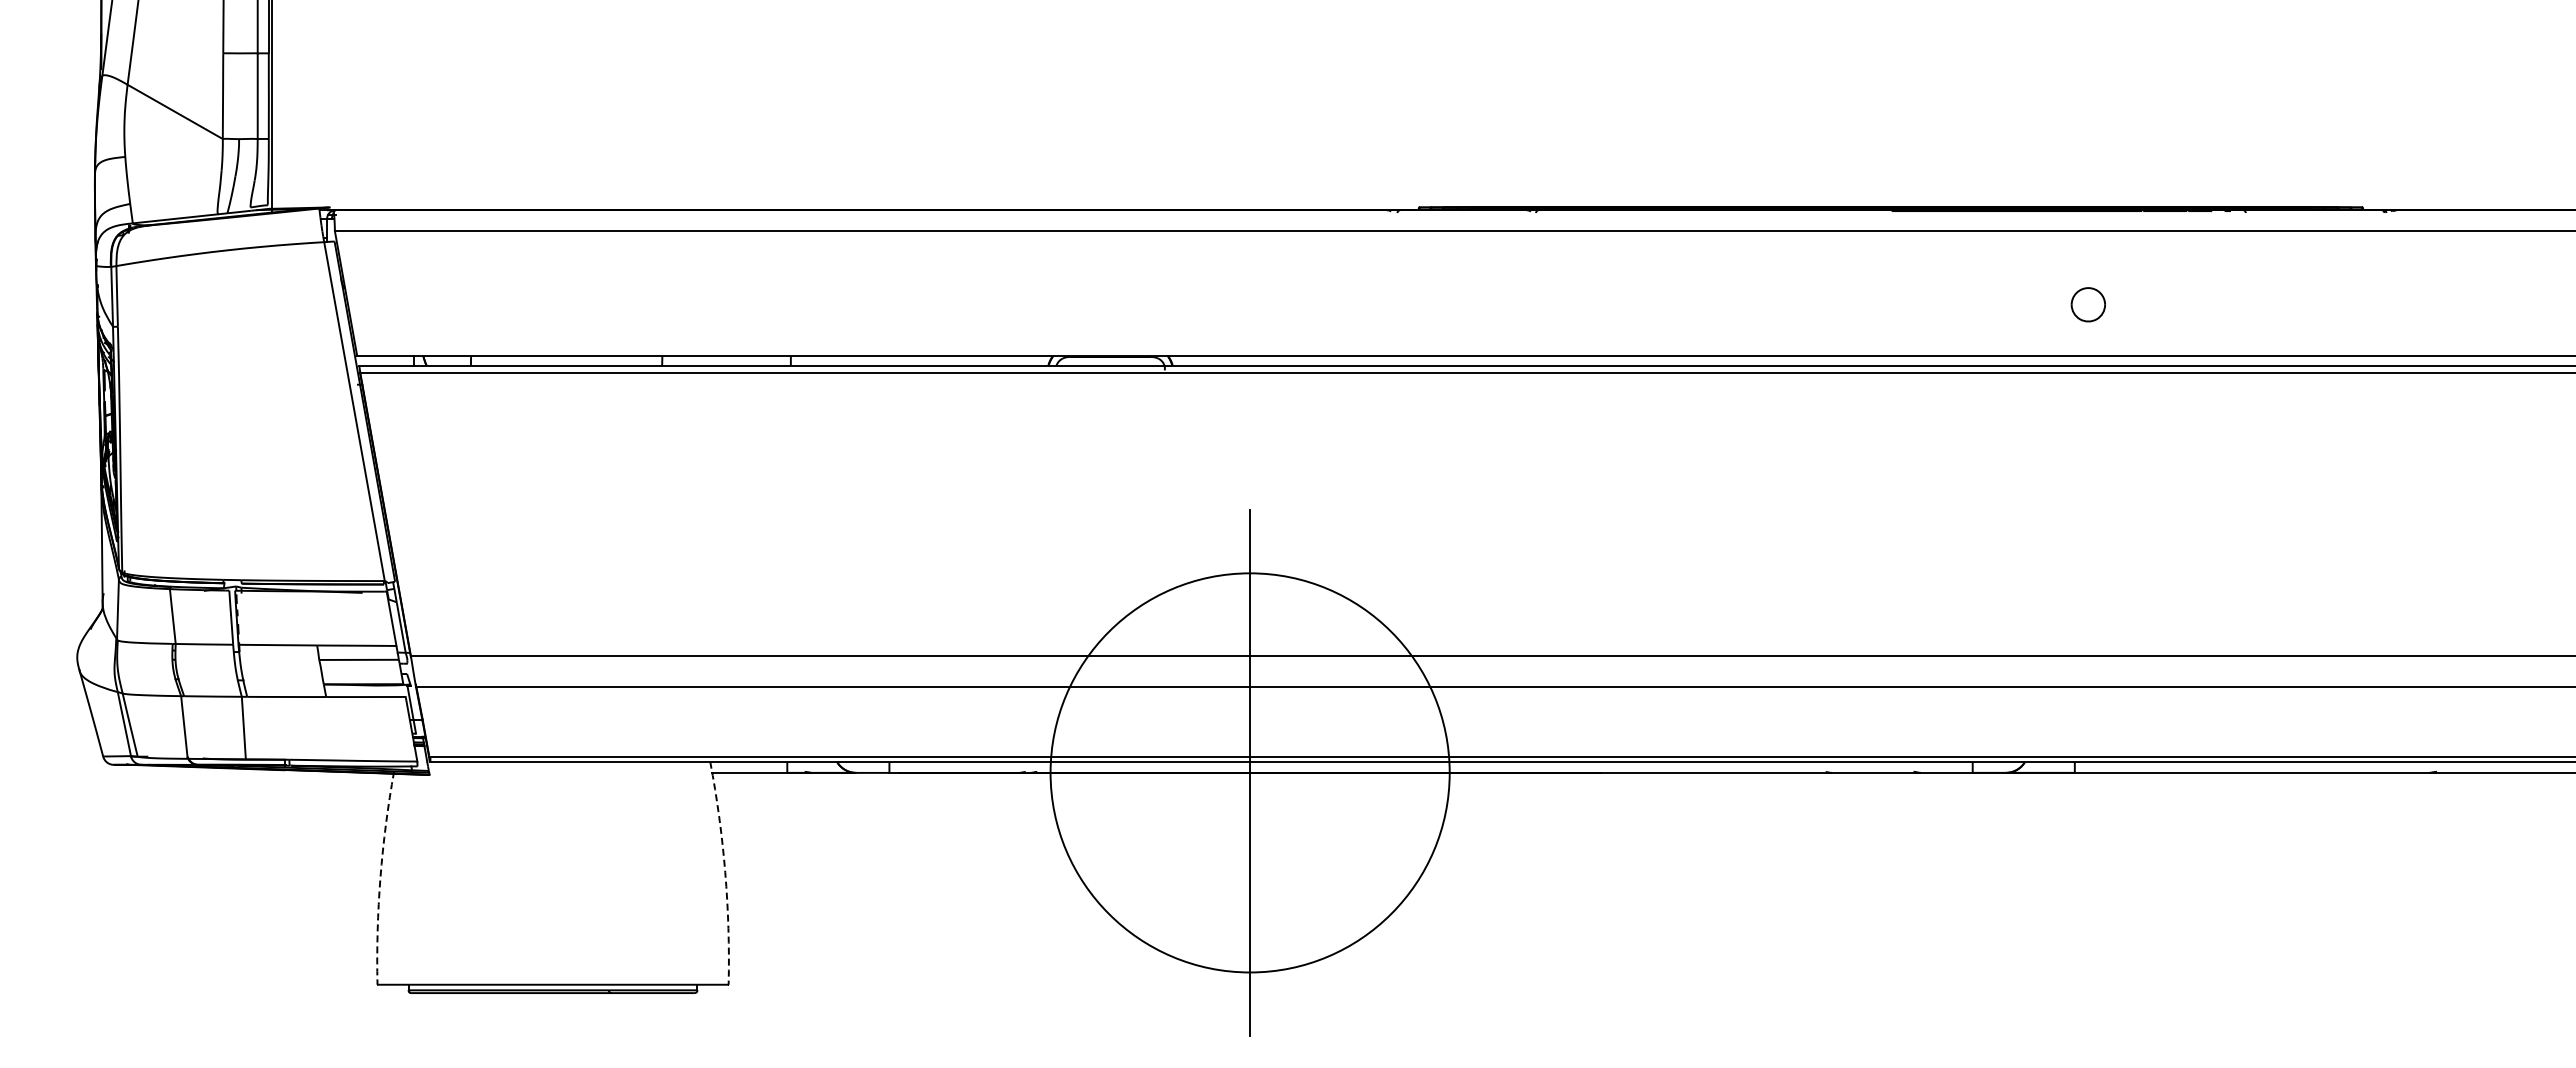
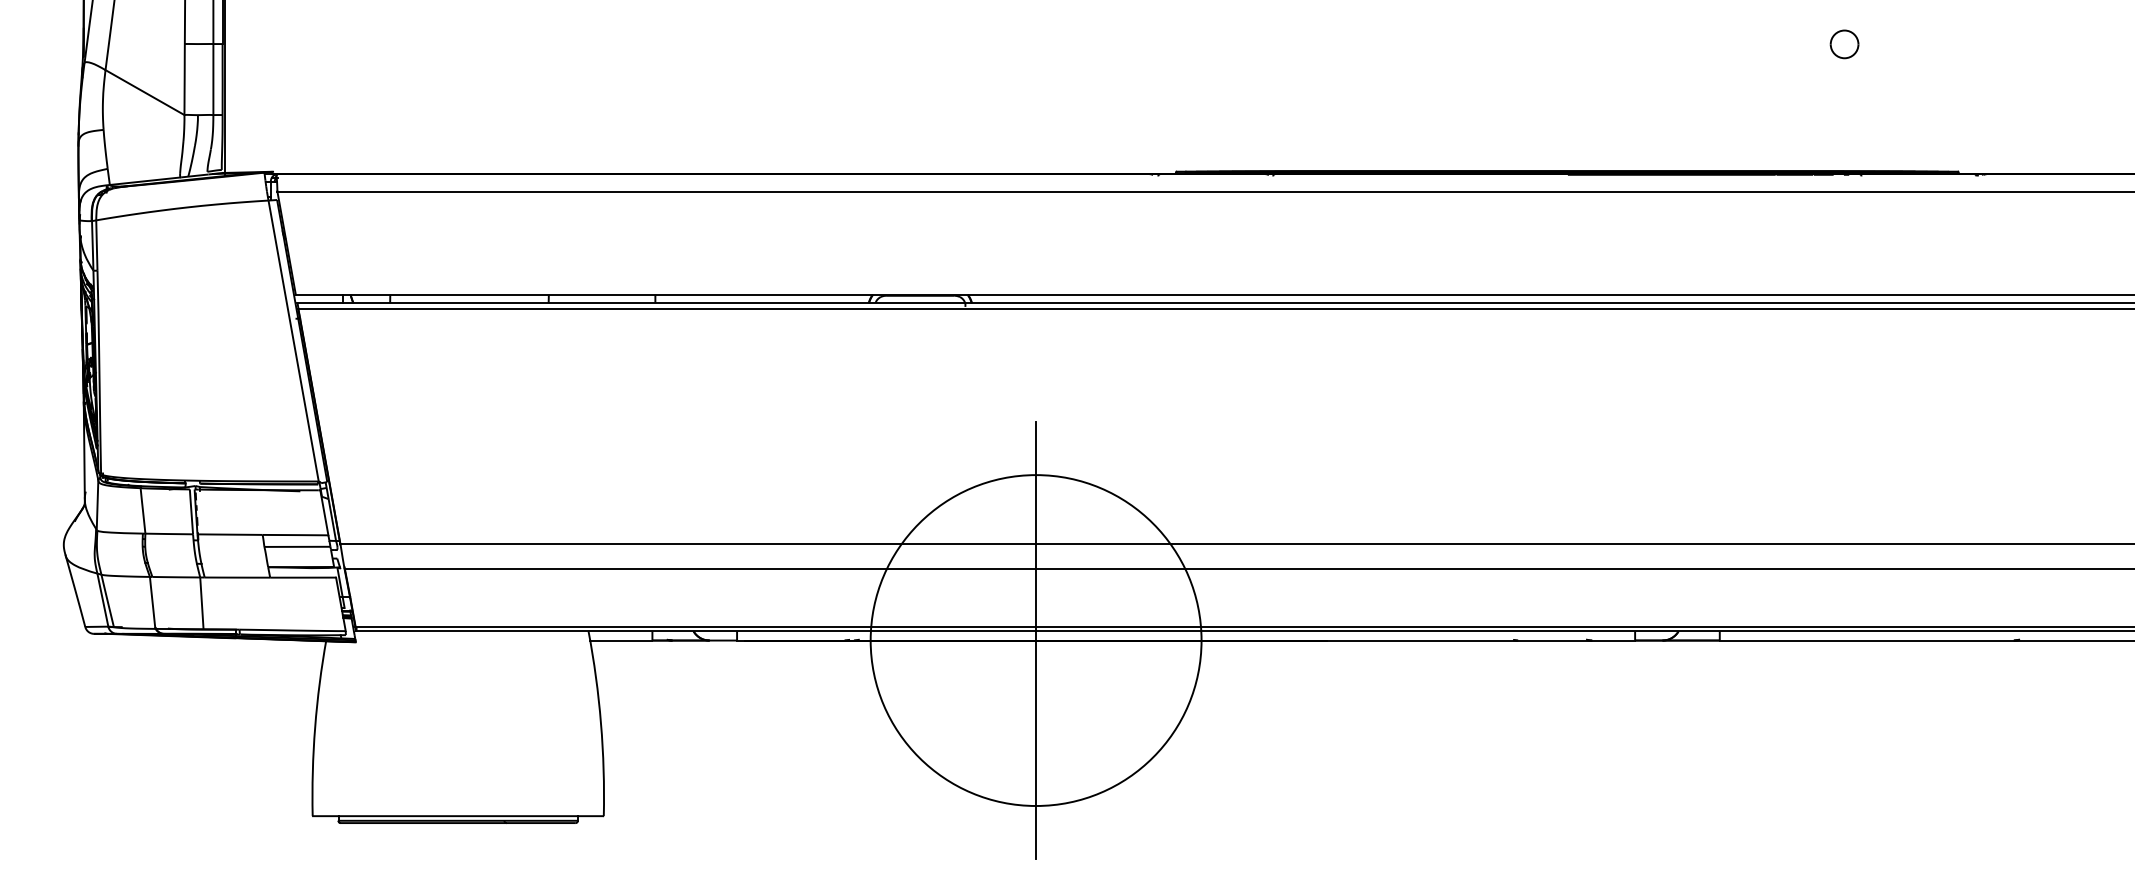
part: (2087, 304) -> (1843, 44), moved
arc: (725, 872) -> (601, 723), dashed -> solid
arc: (380, 877) -> (315, 727), dashed -> solid

